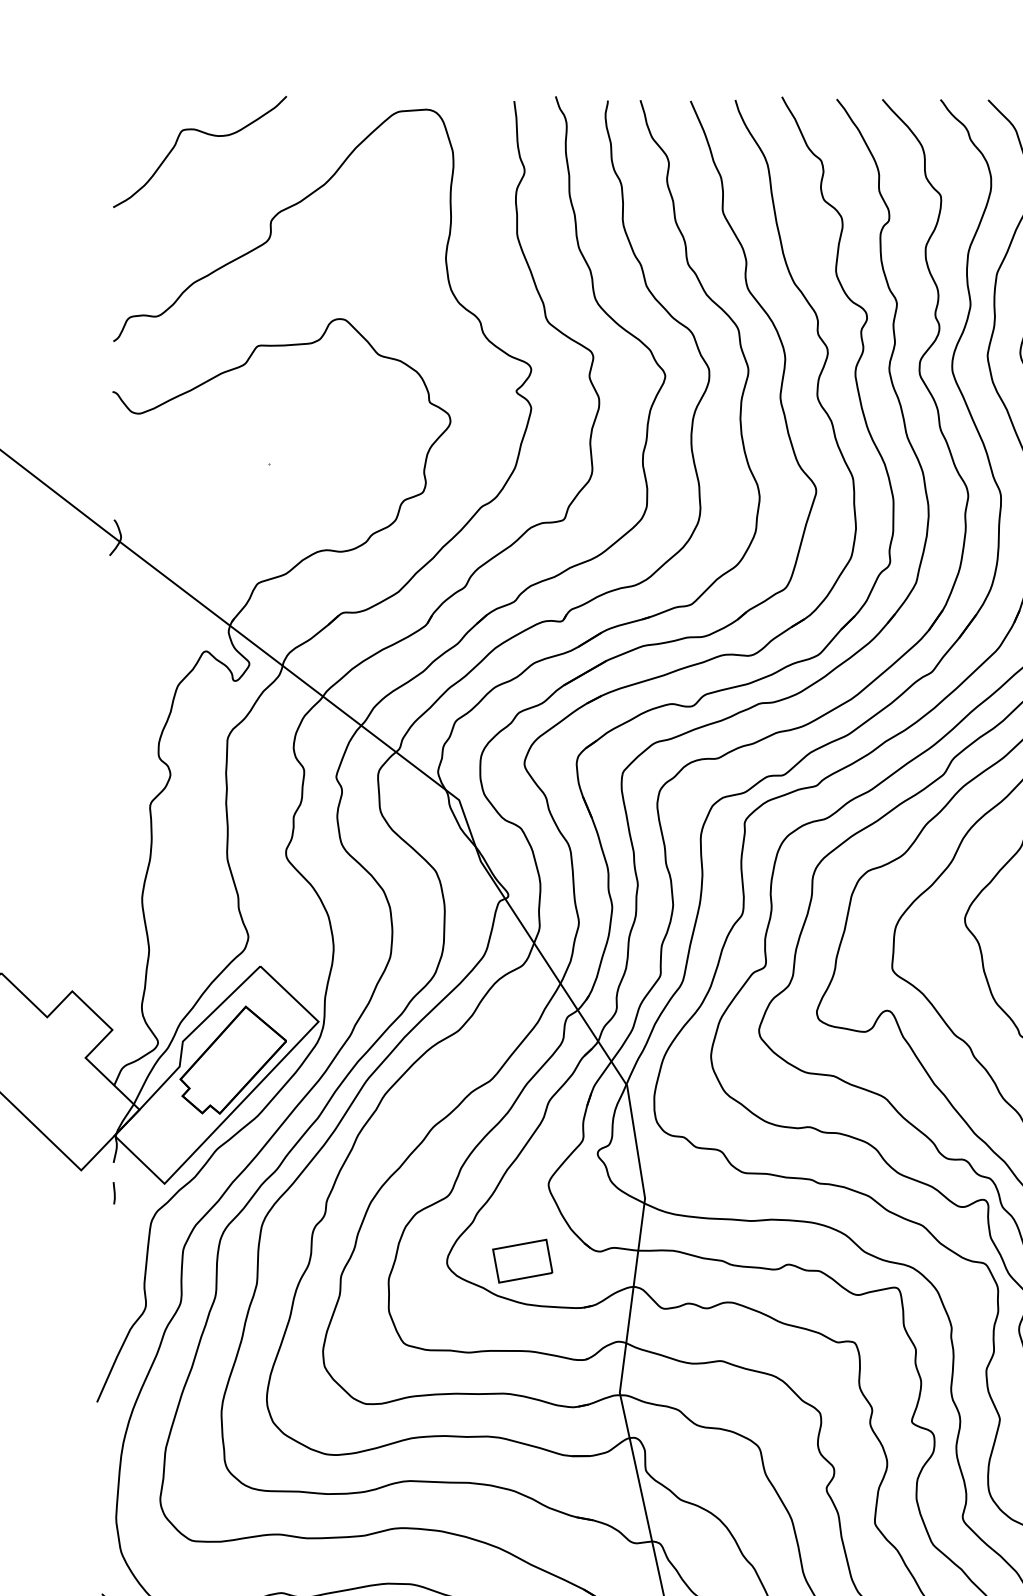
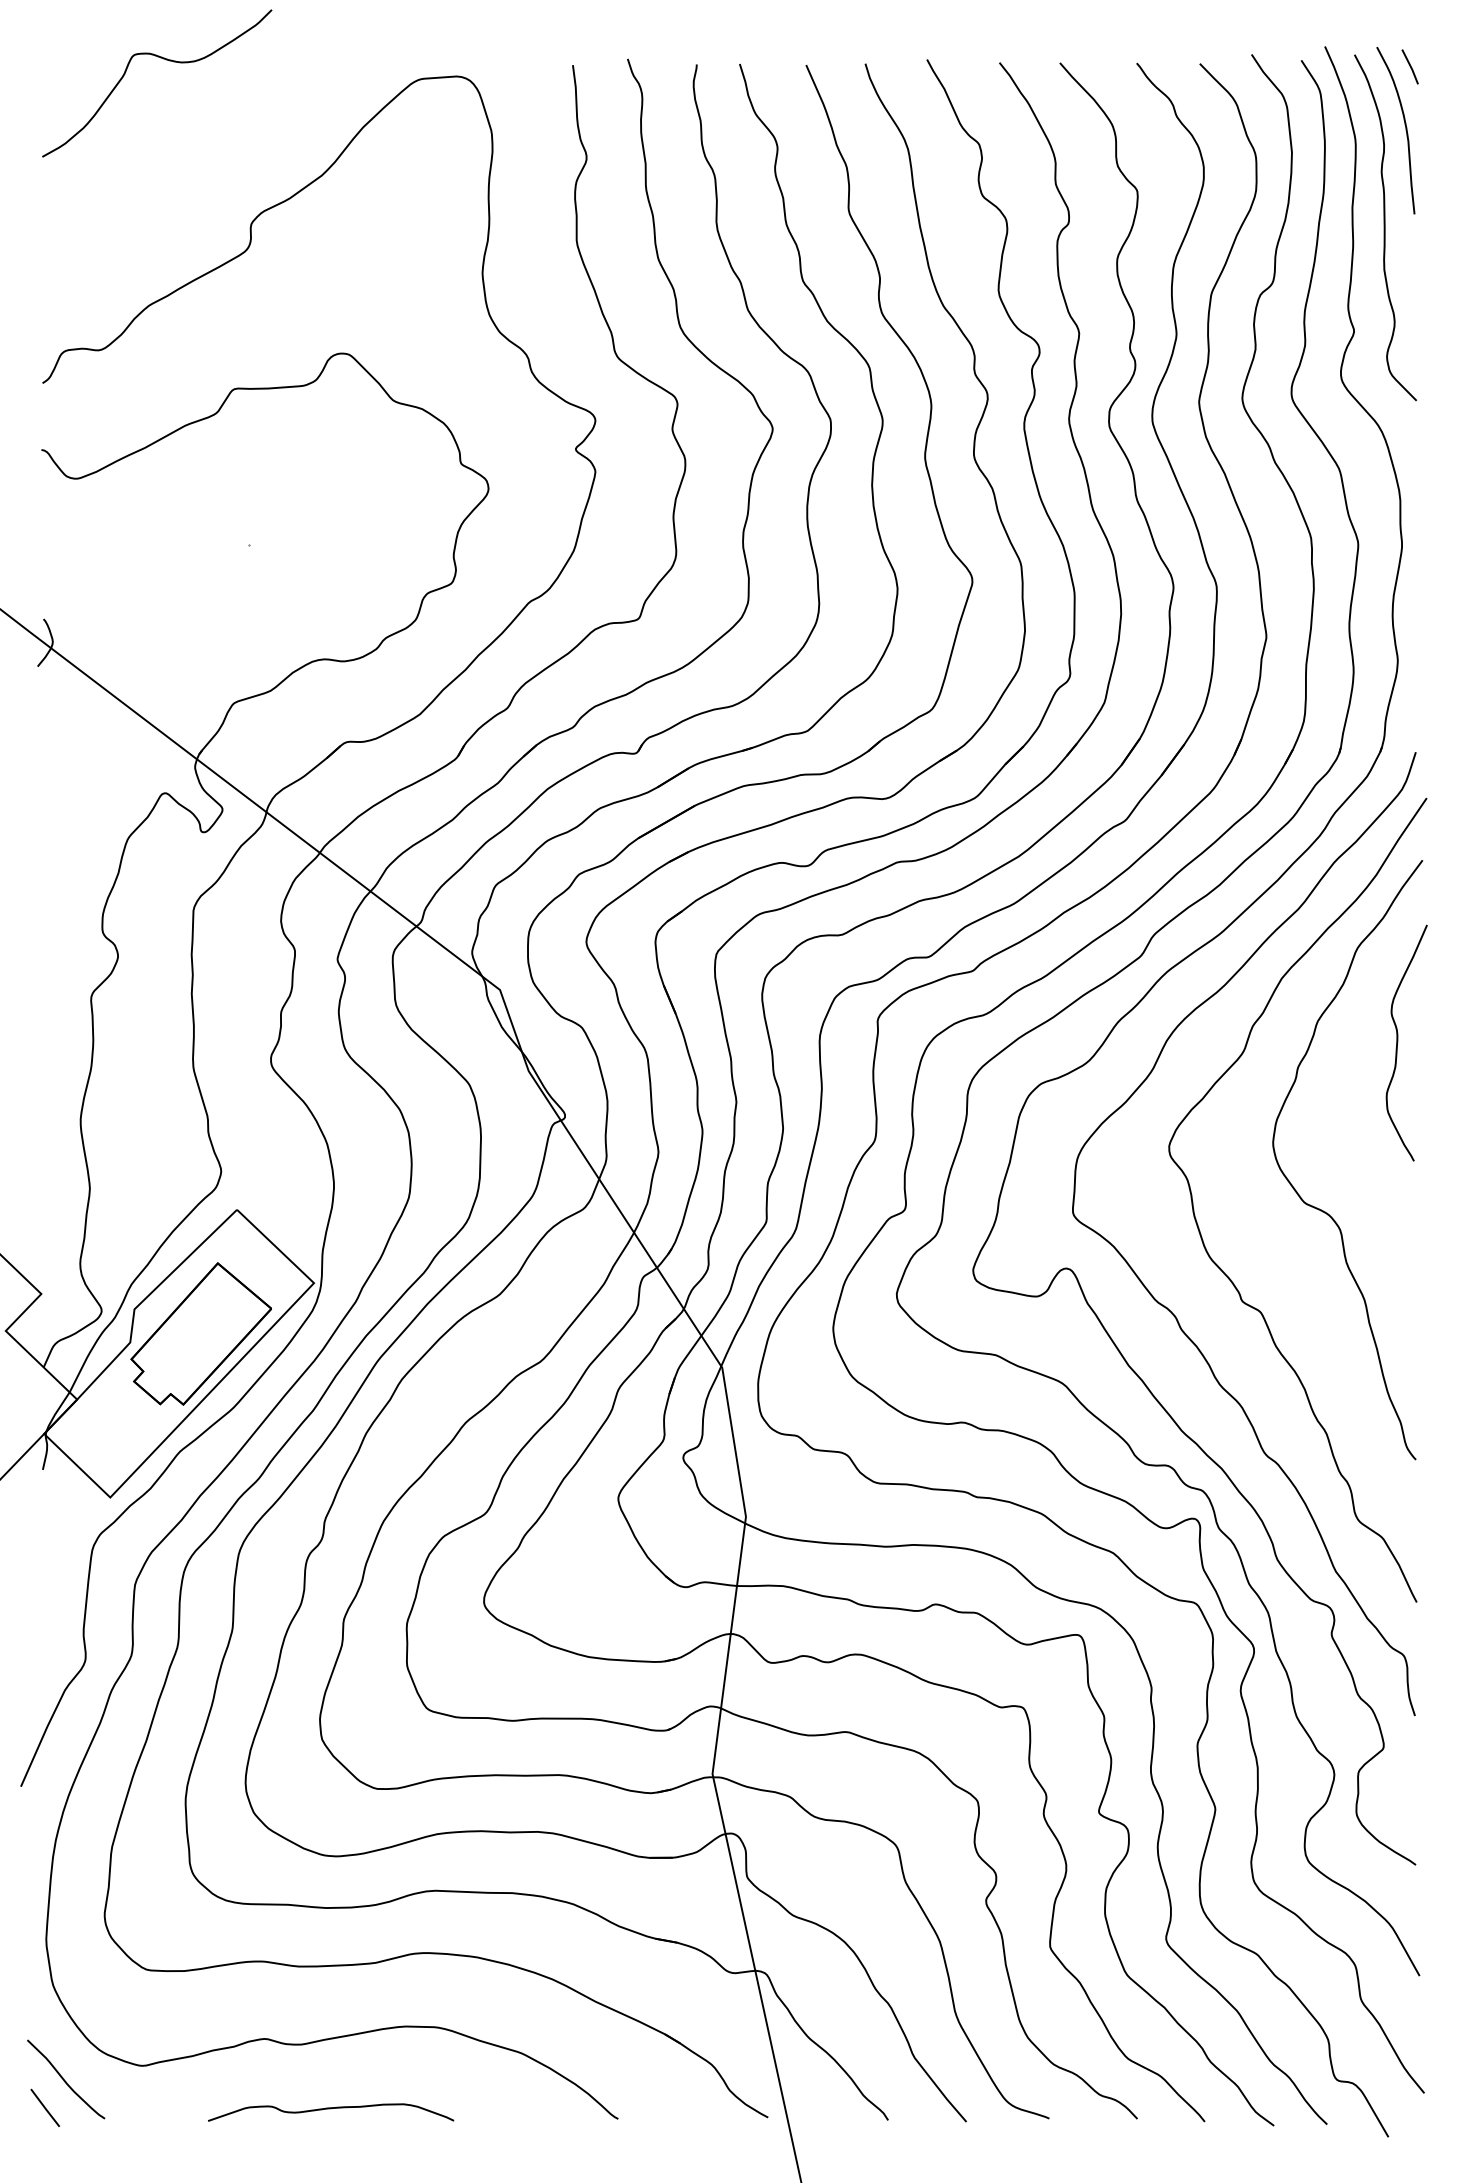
curve: (207, 134) -> (166, 60), moved
line: (114, 1192) -> (43, 1509), removed
part: (523, 1260) -> (584, 1599), removed

